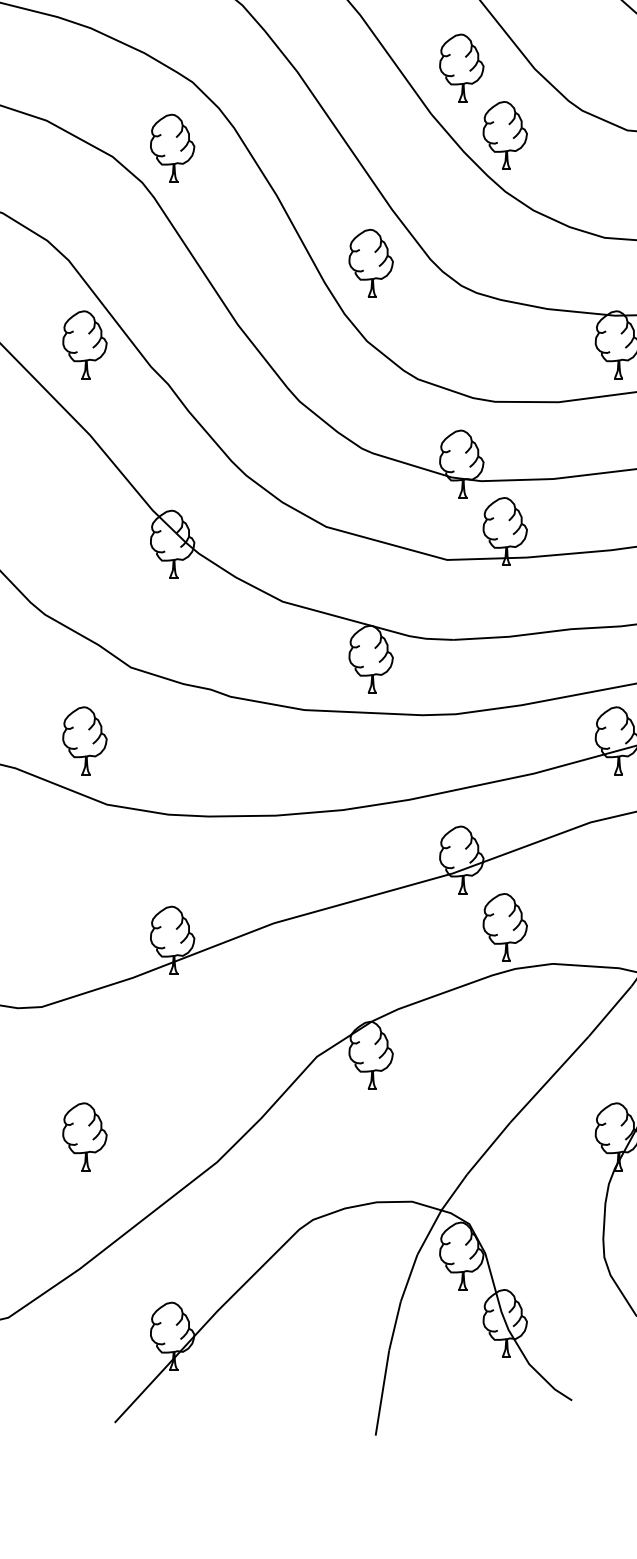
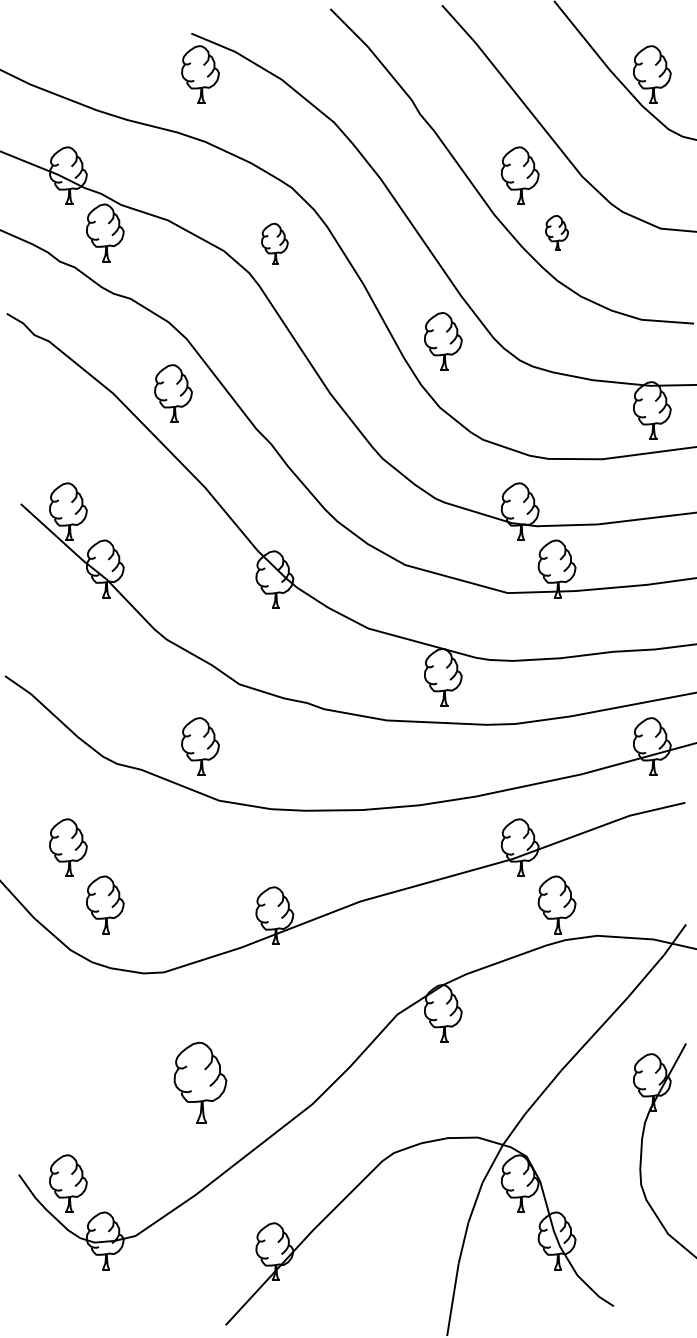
part: (504, 134) -> (556, 232), size x0.6
part: (172, 147) -> (274, 243), size x0.7
part: (84, 344) -> (173, 393), moved
part: (84, 1136) -> (200, 1082), size x1.4

